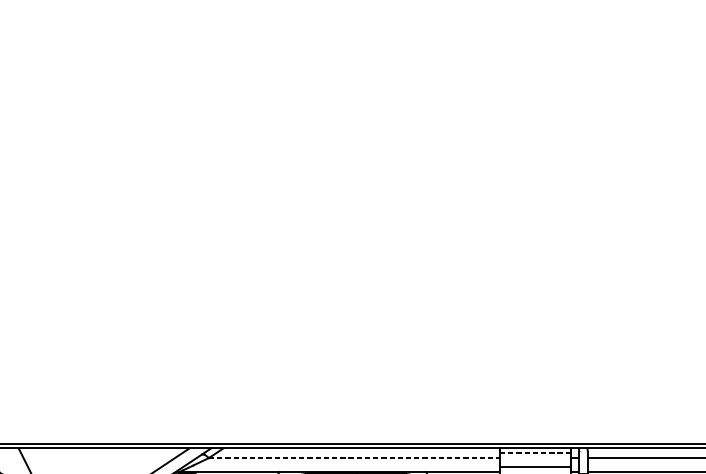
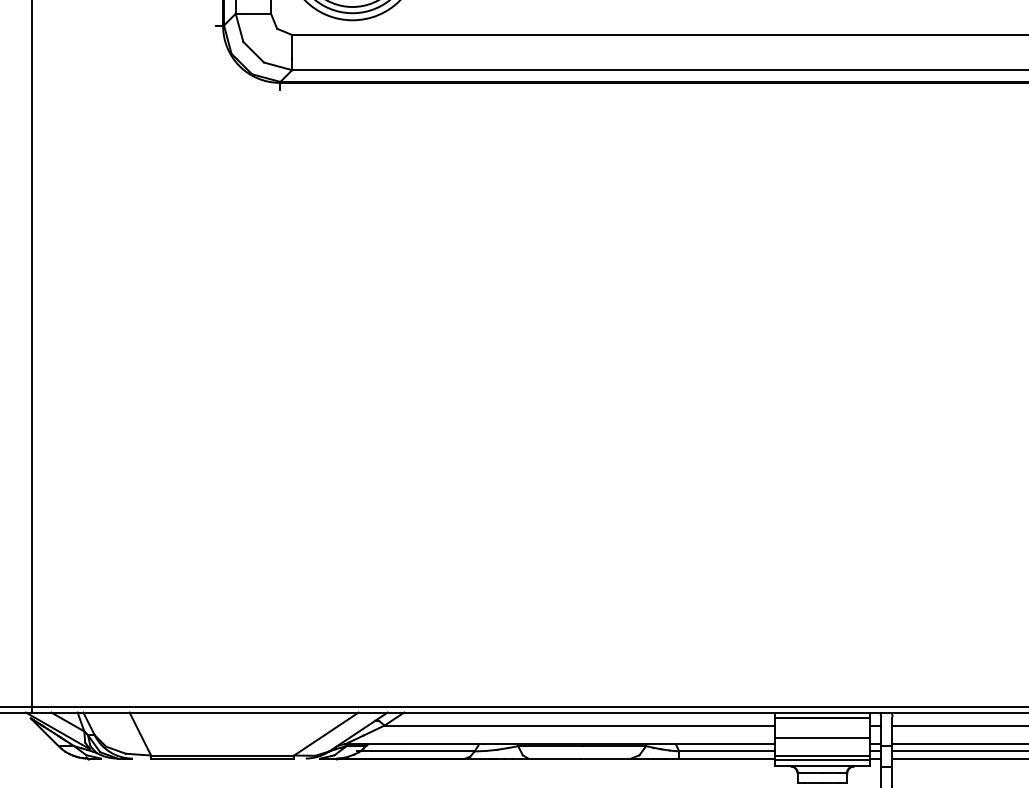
line: (534, 452) -> (821, 718), dashed -> solid
line: (355, 458) -> (580, 725), dashed -> solid

